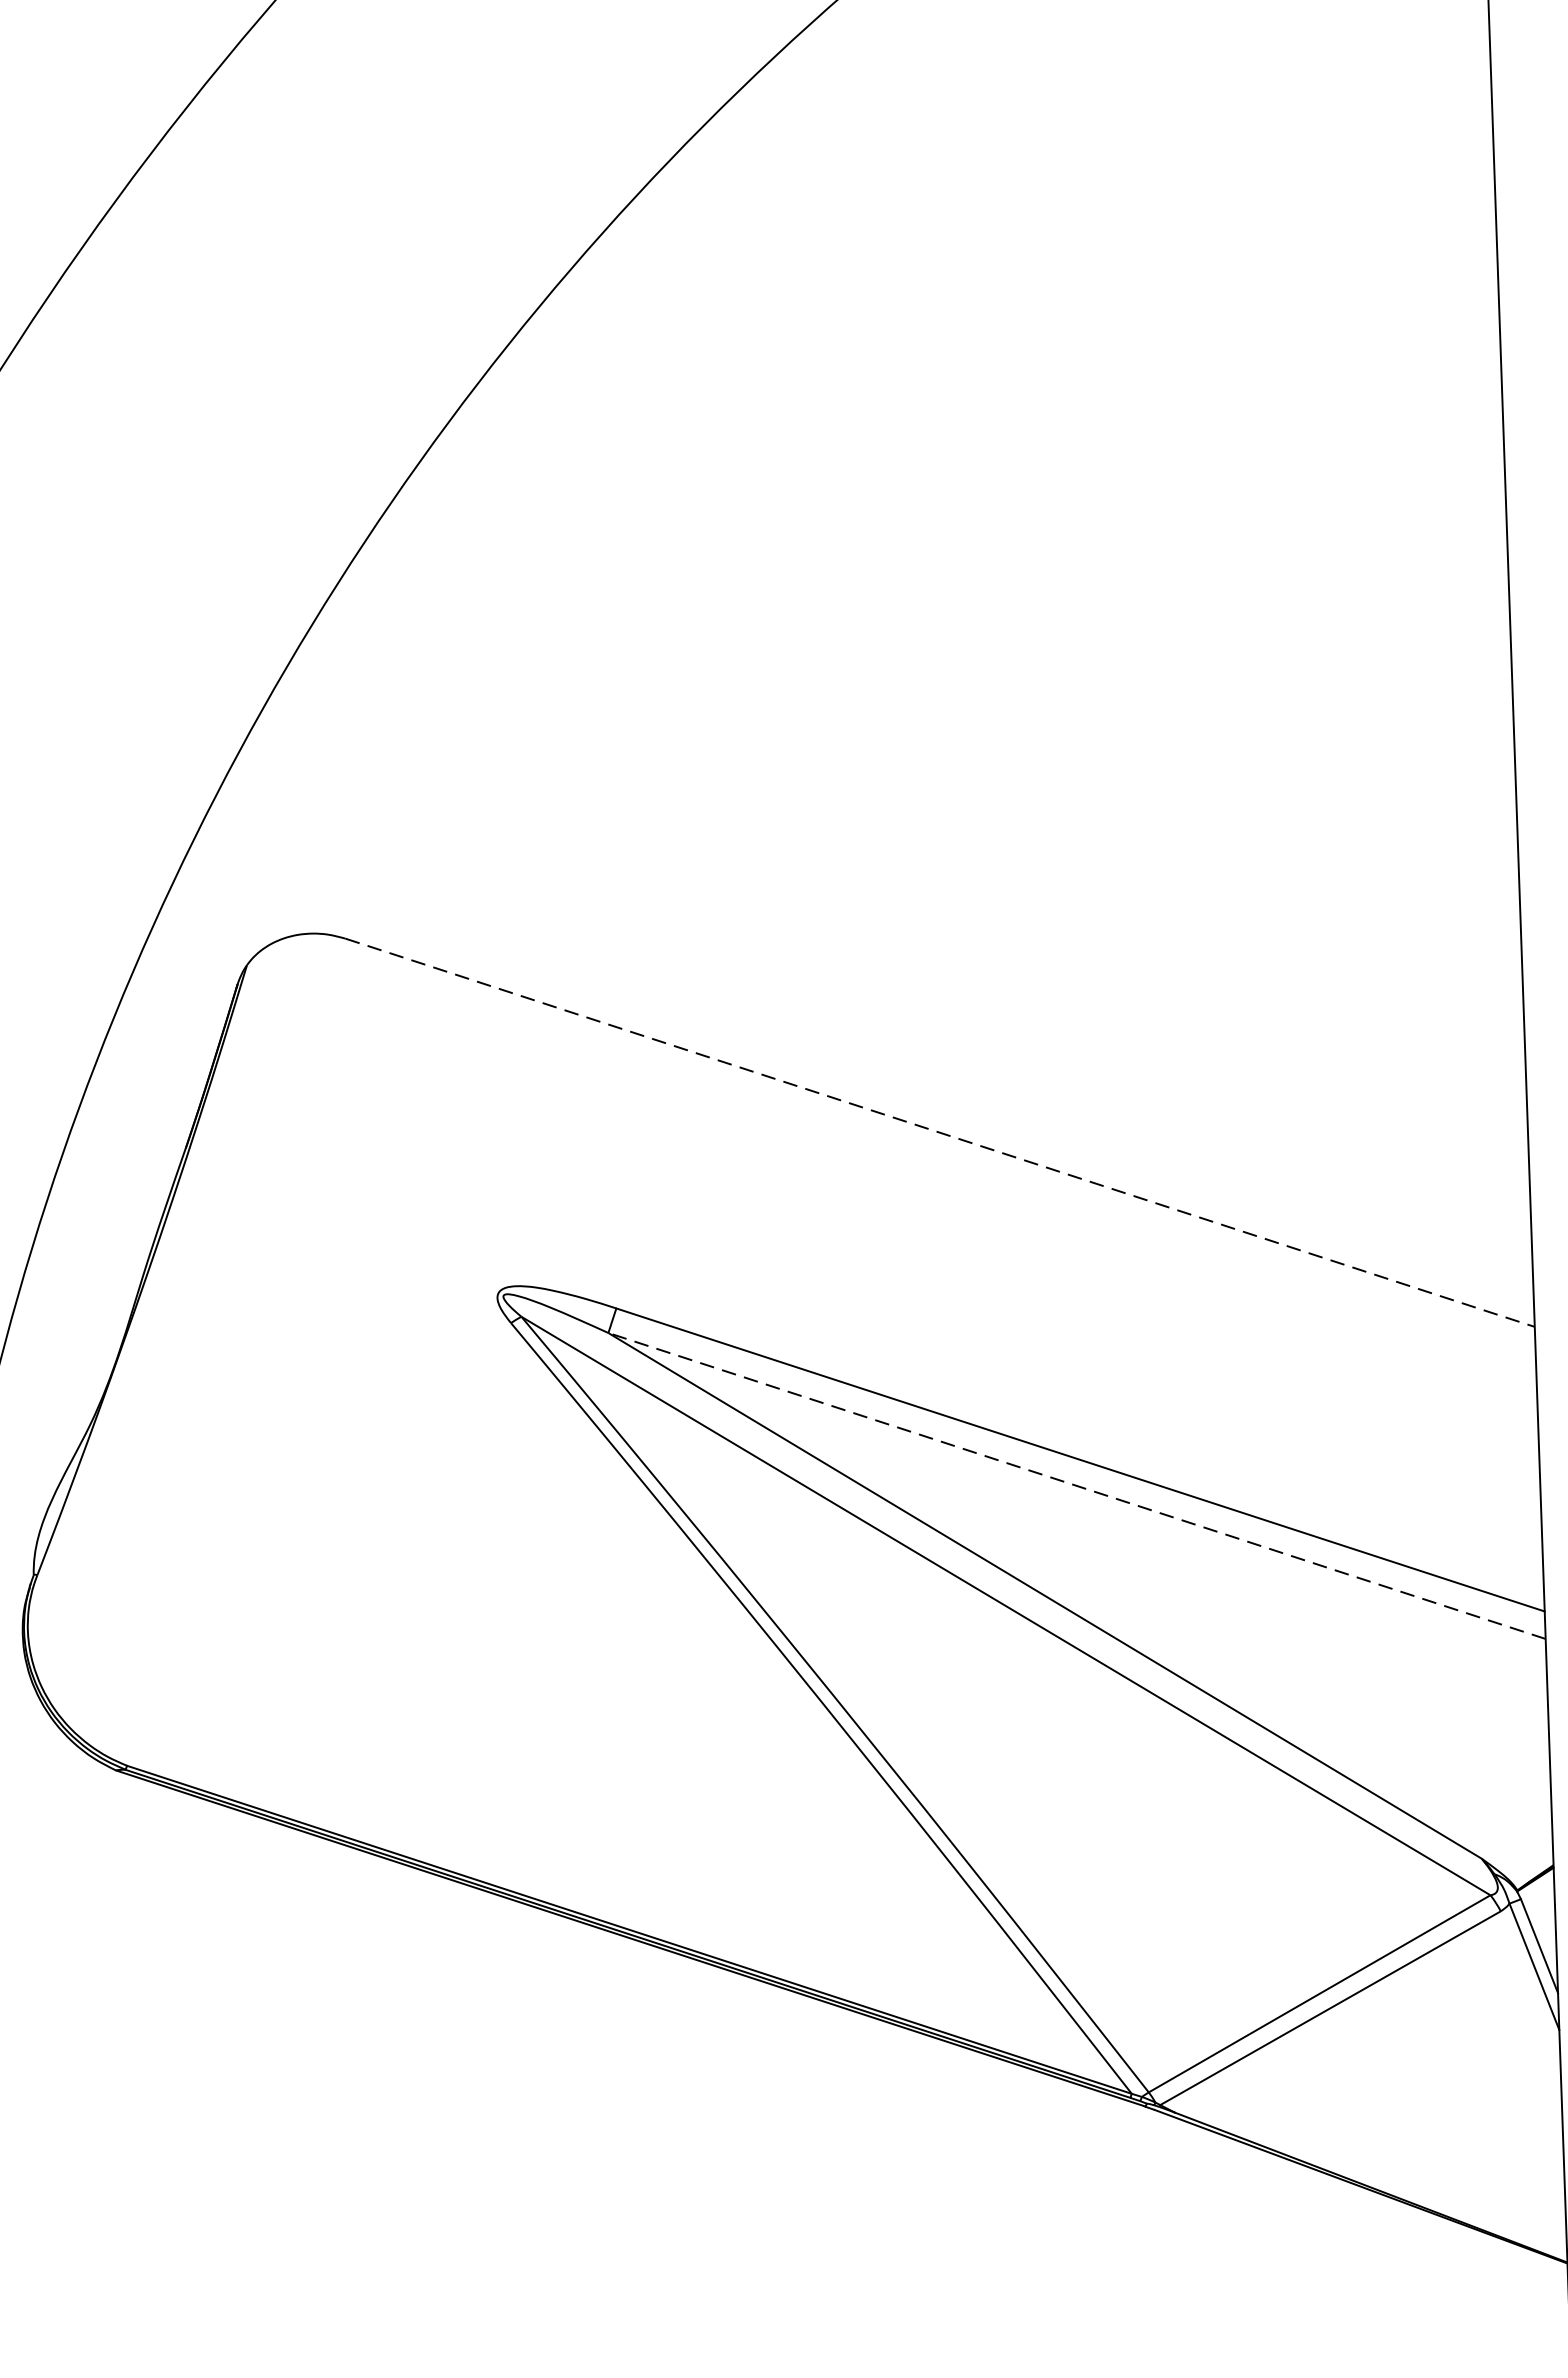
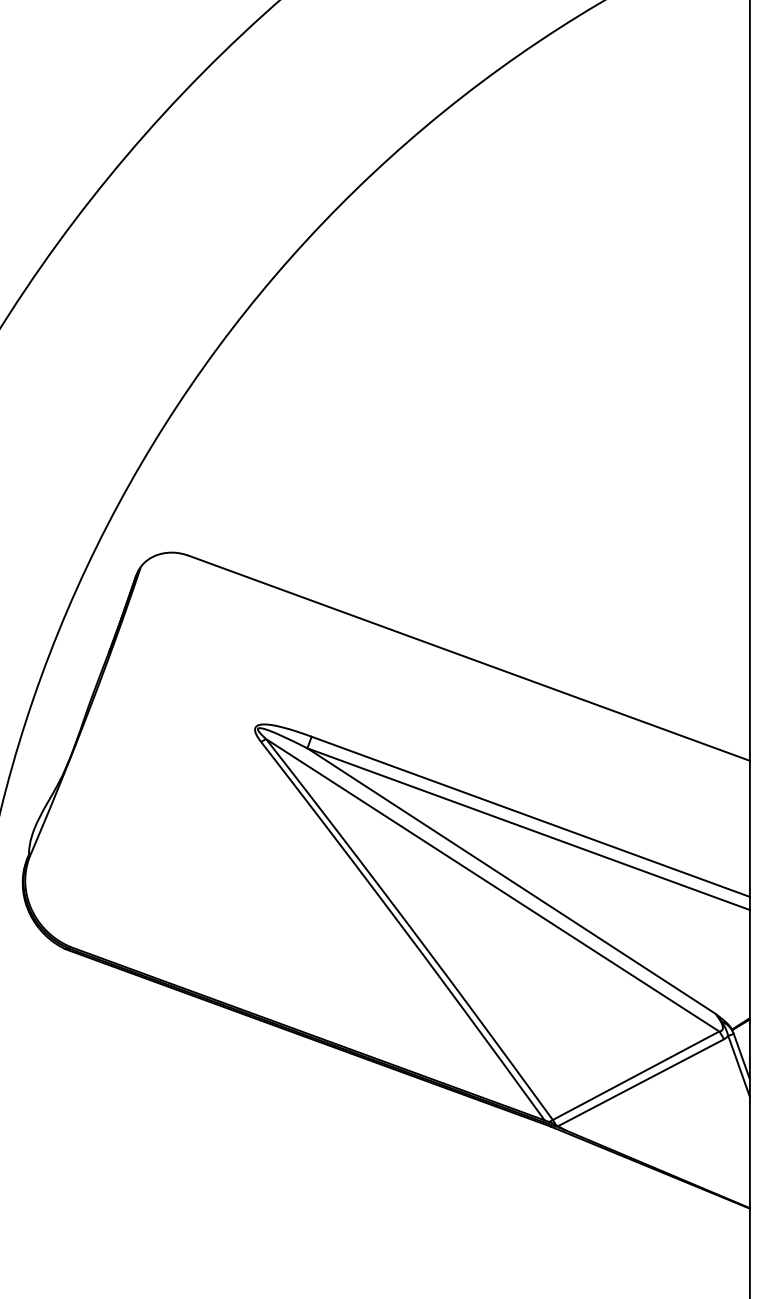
line: (940, 1133) -> (469, 658), dashed -> solid
line: (1076, 1486) -> (528, 829), dashed -> solid

